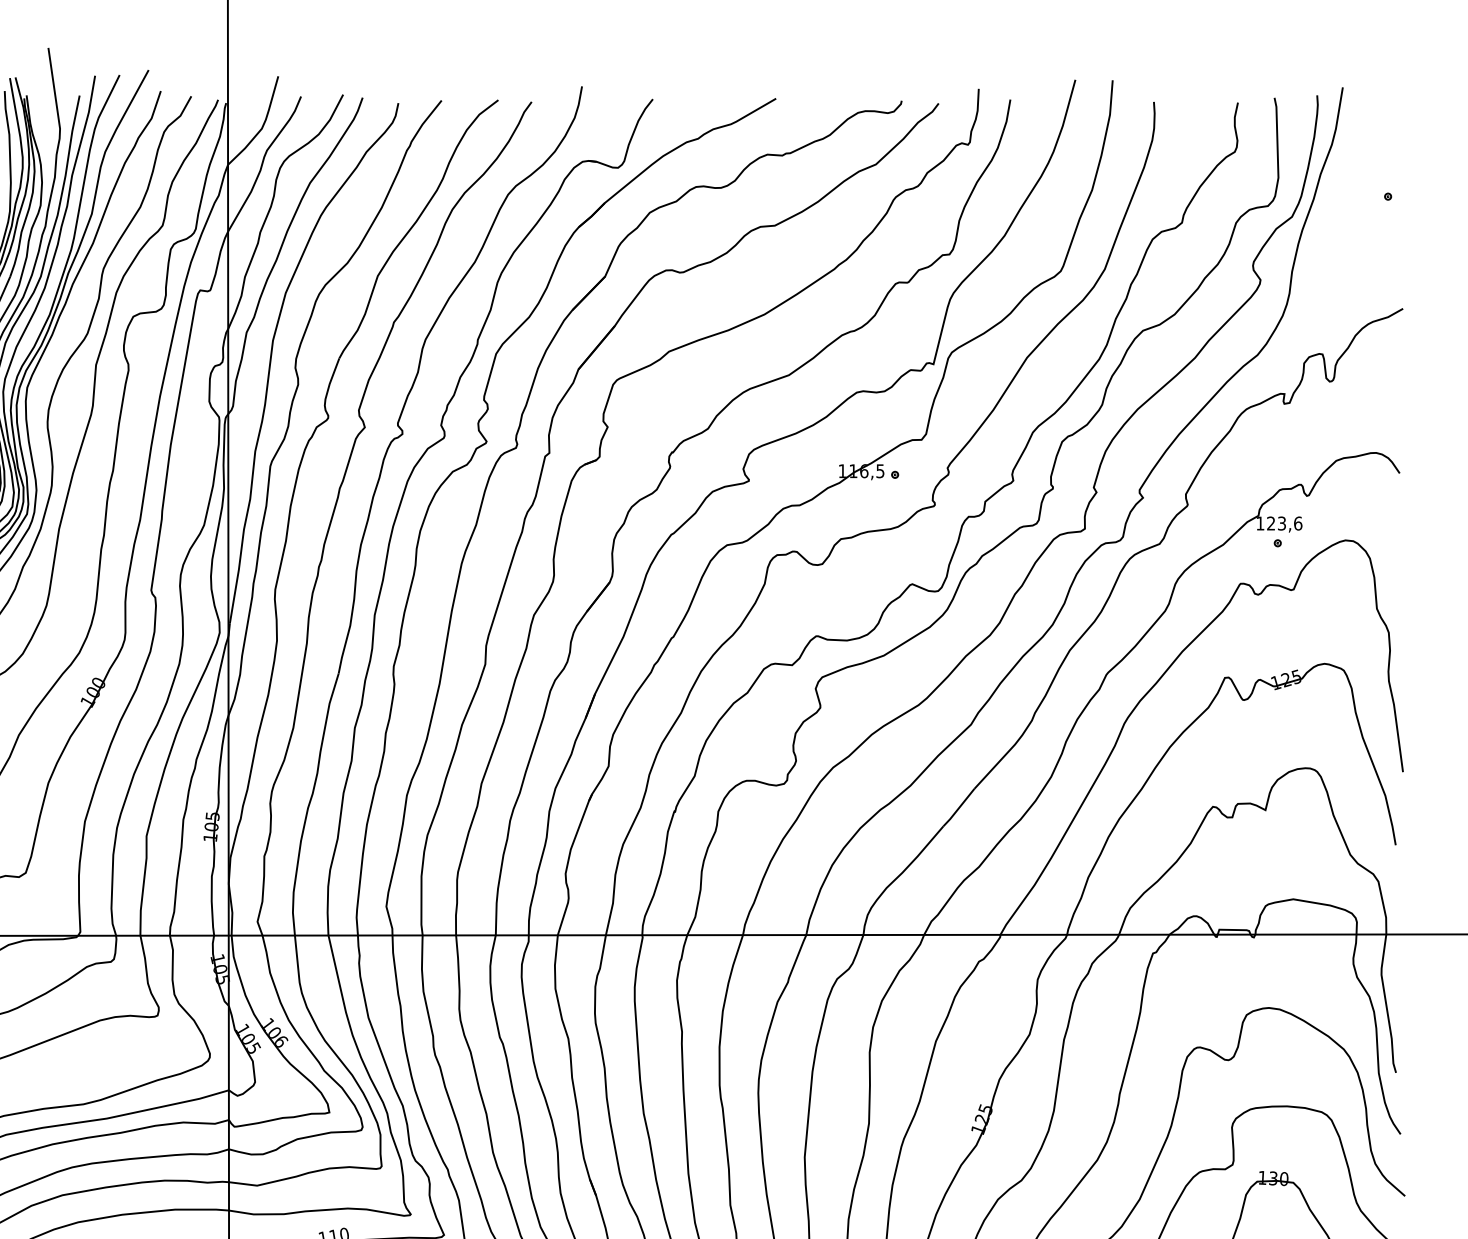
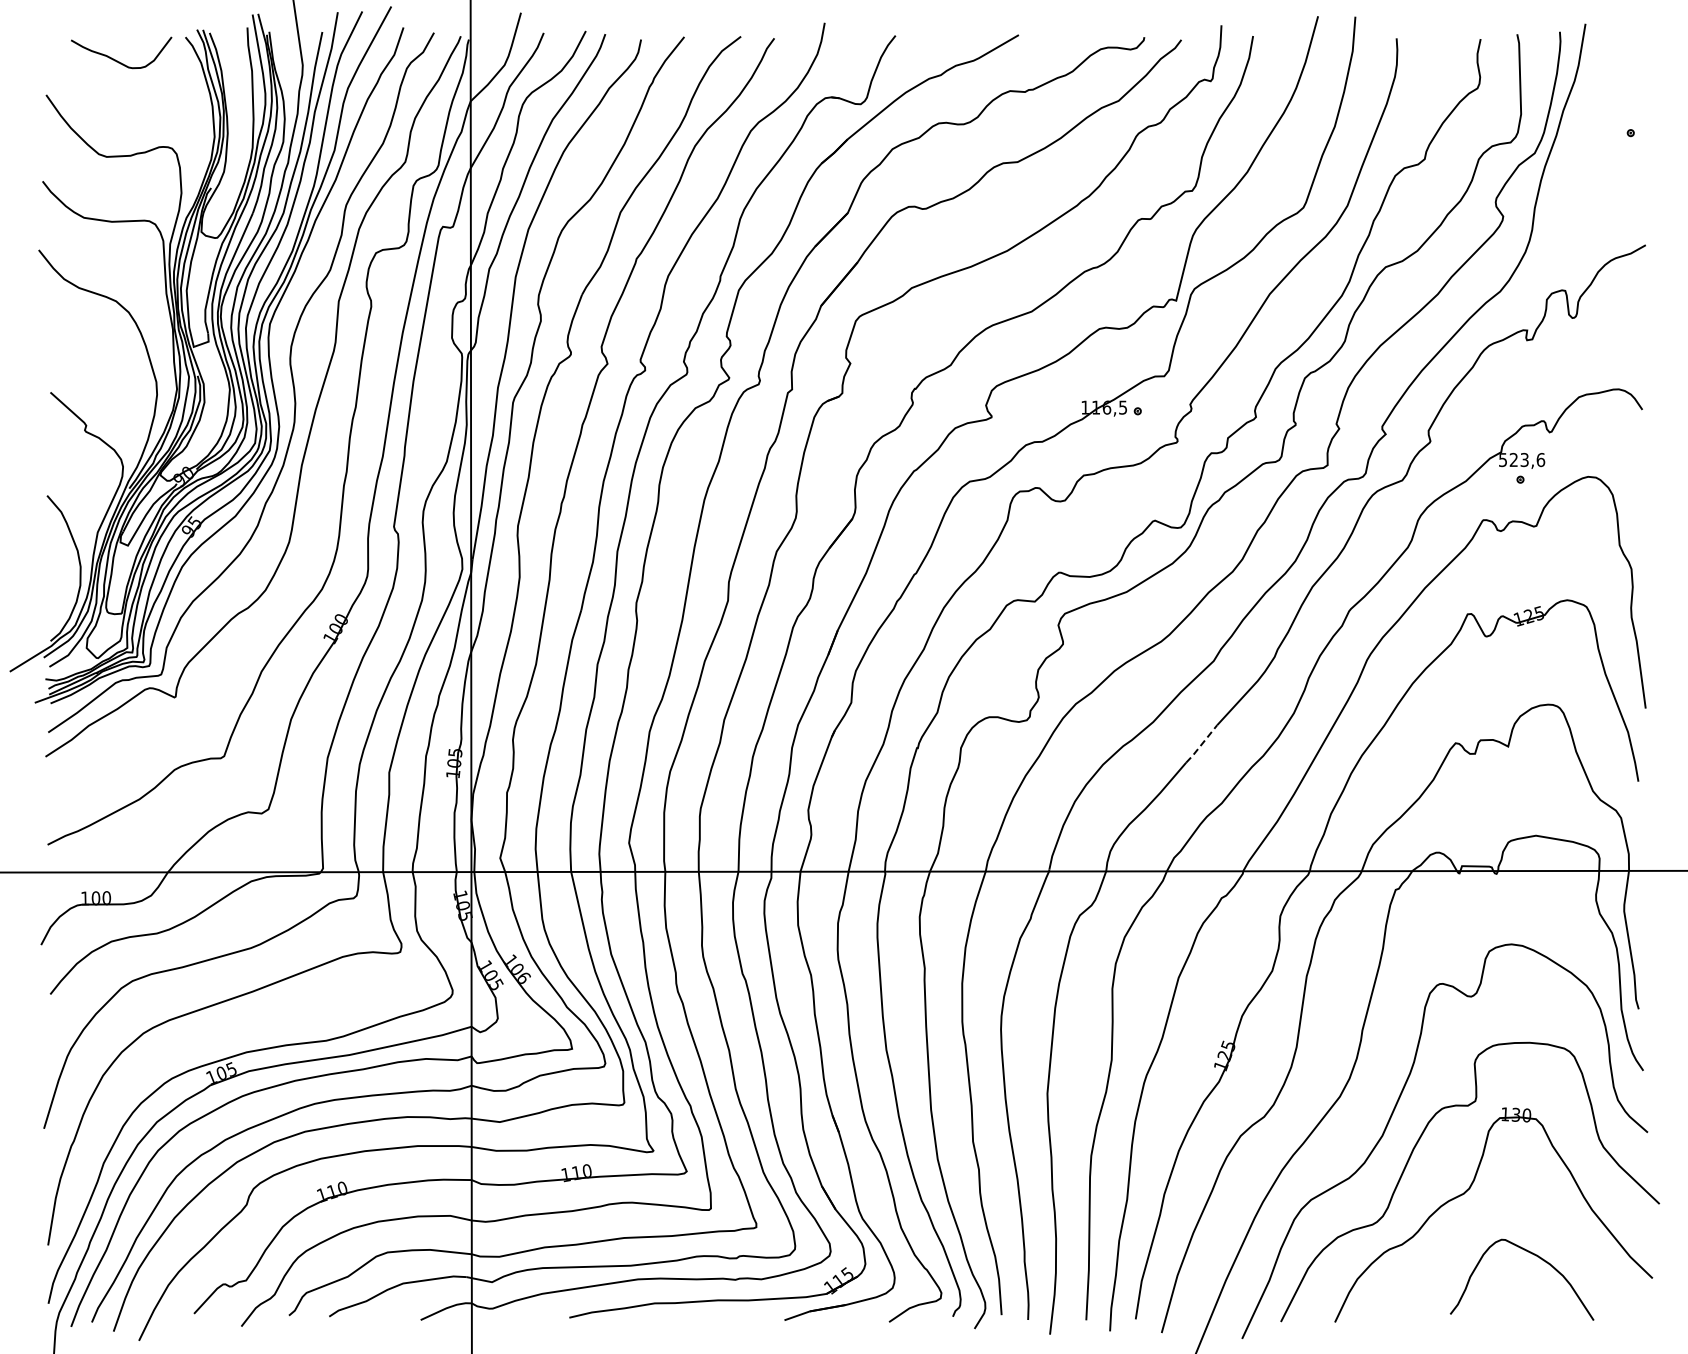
text: (1259, 524) -> (1502, 460), 123,6 -> 523,6
line: (958, 808) -> (1201, 744), solid -> dashed

